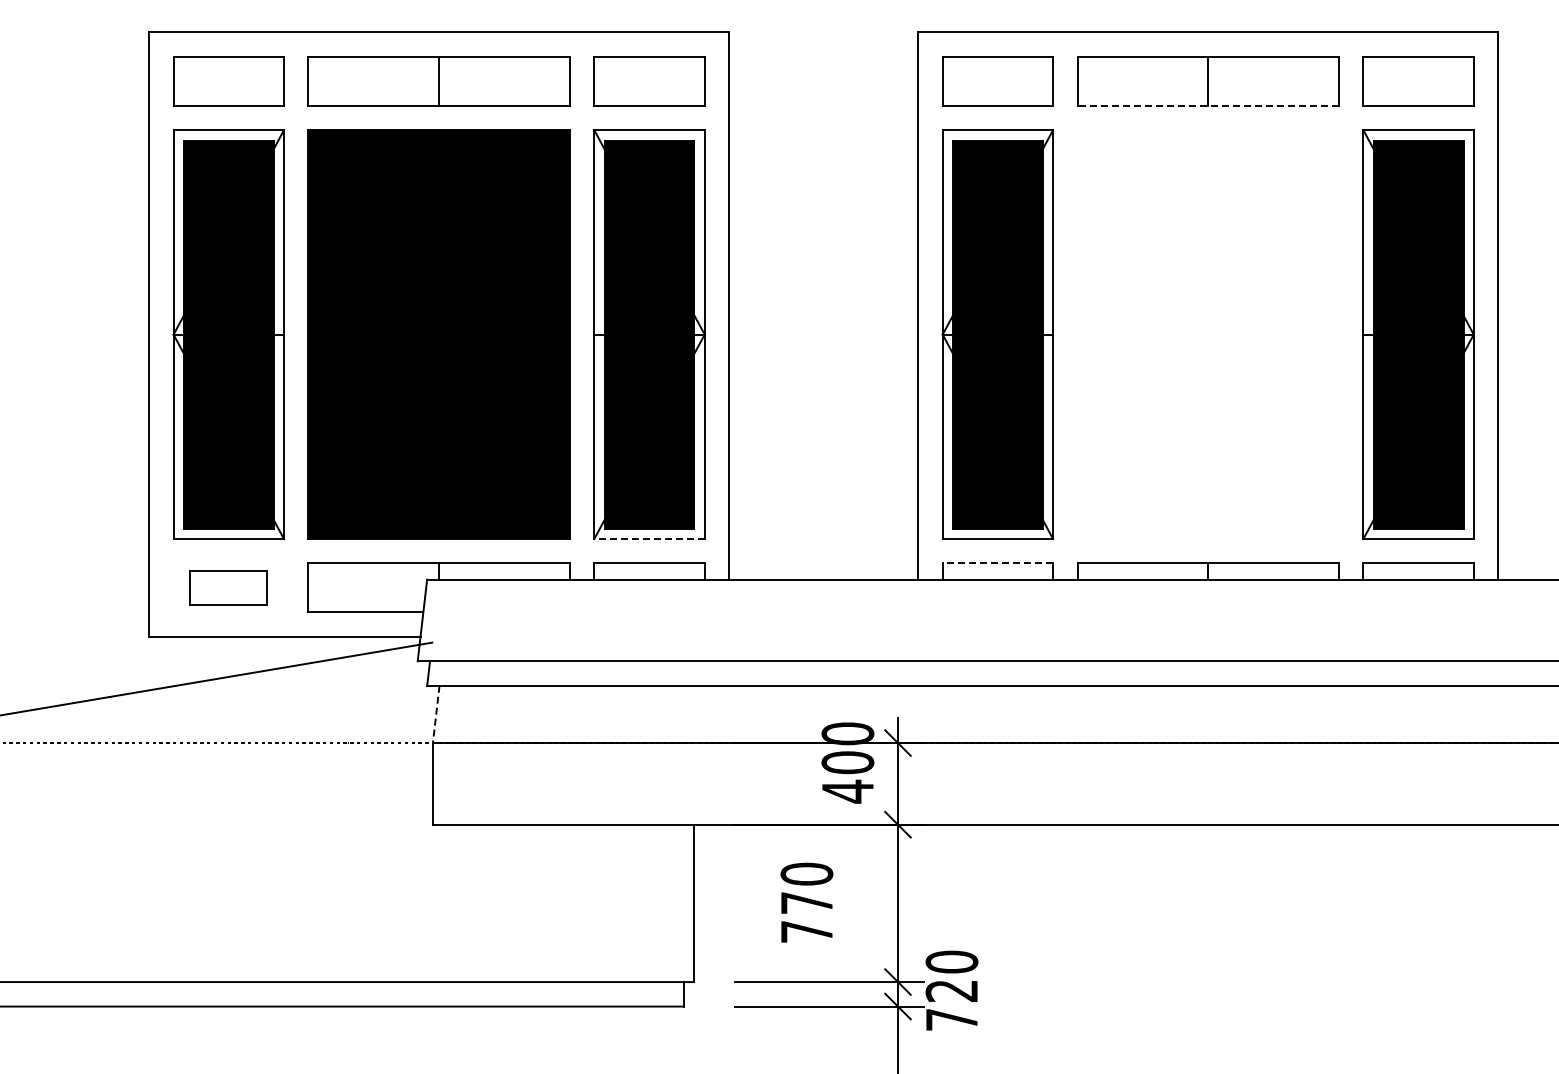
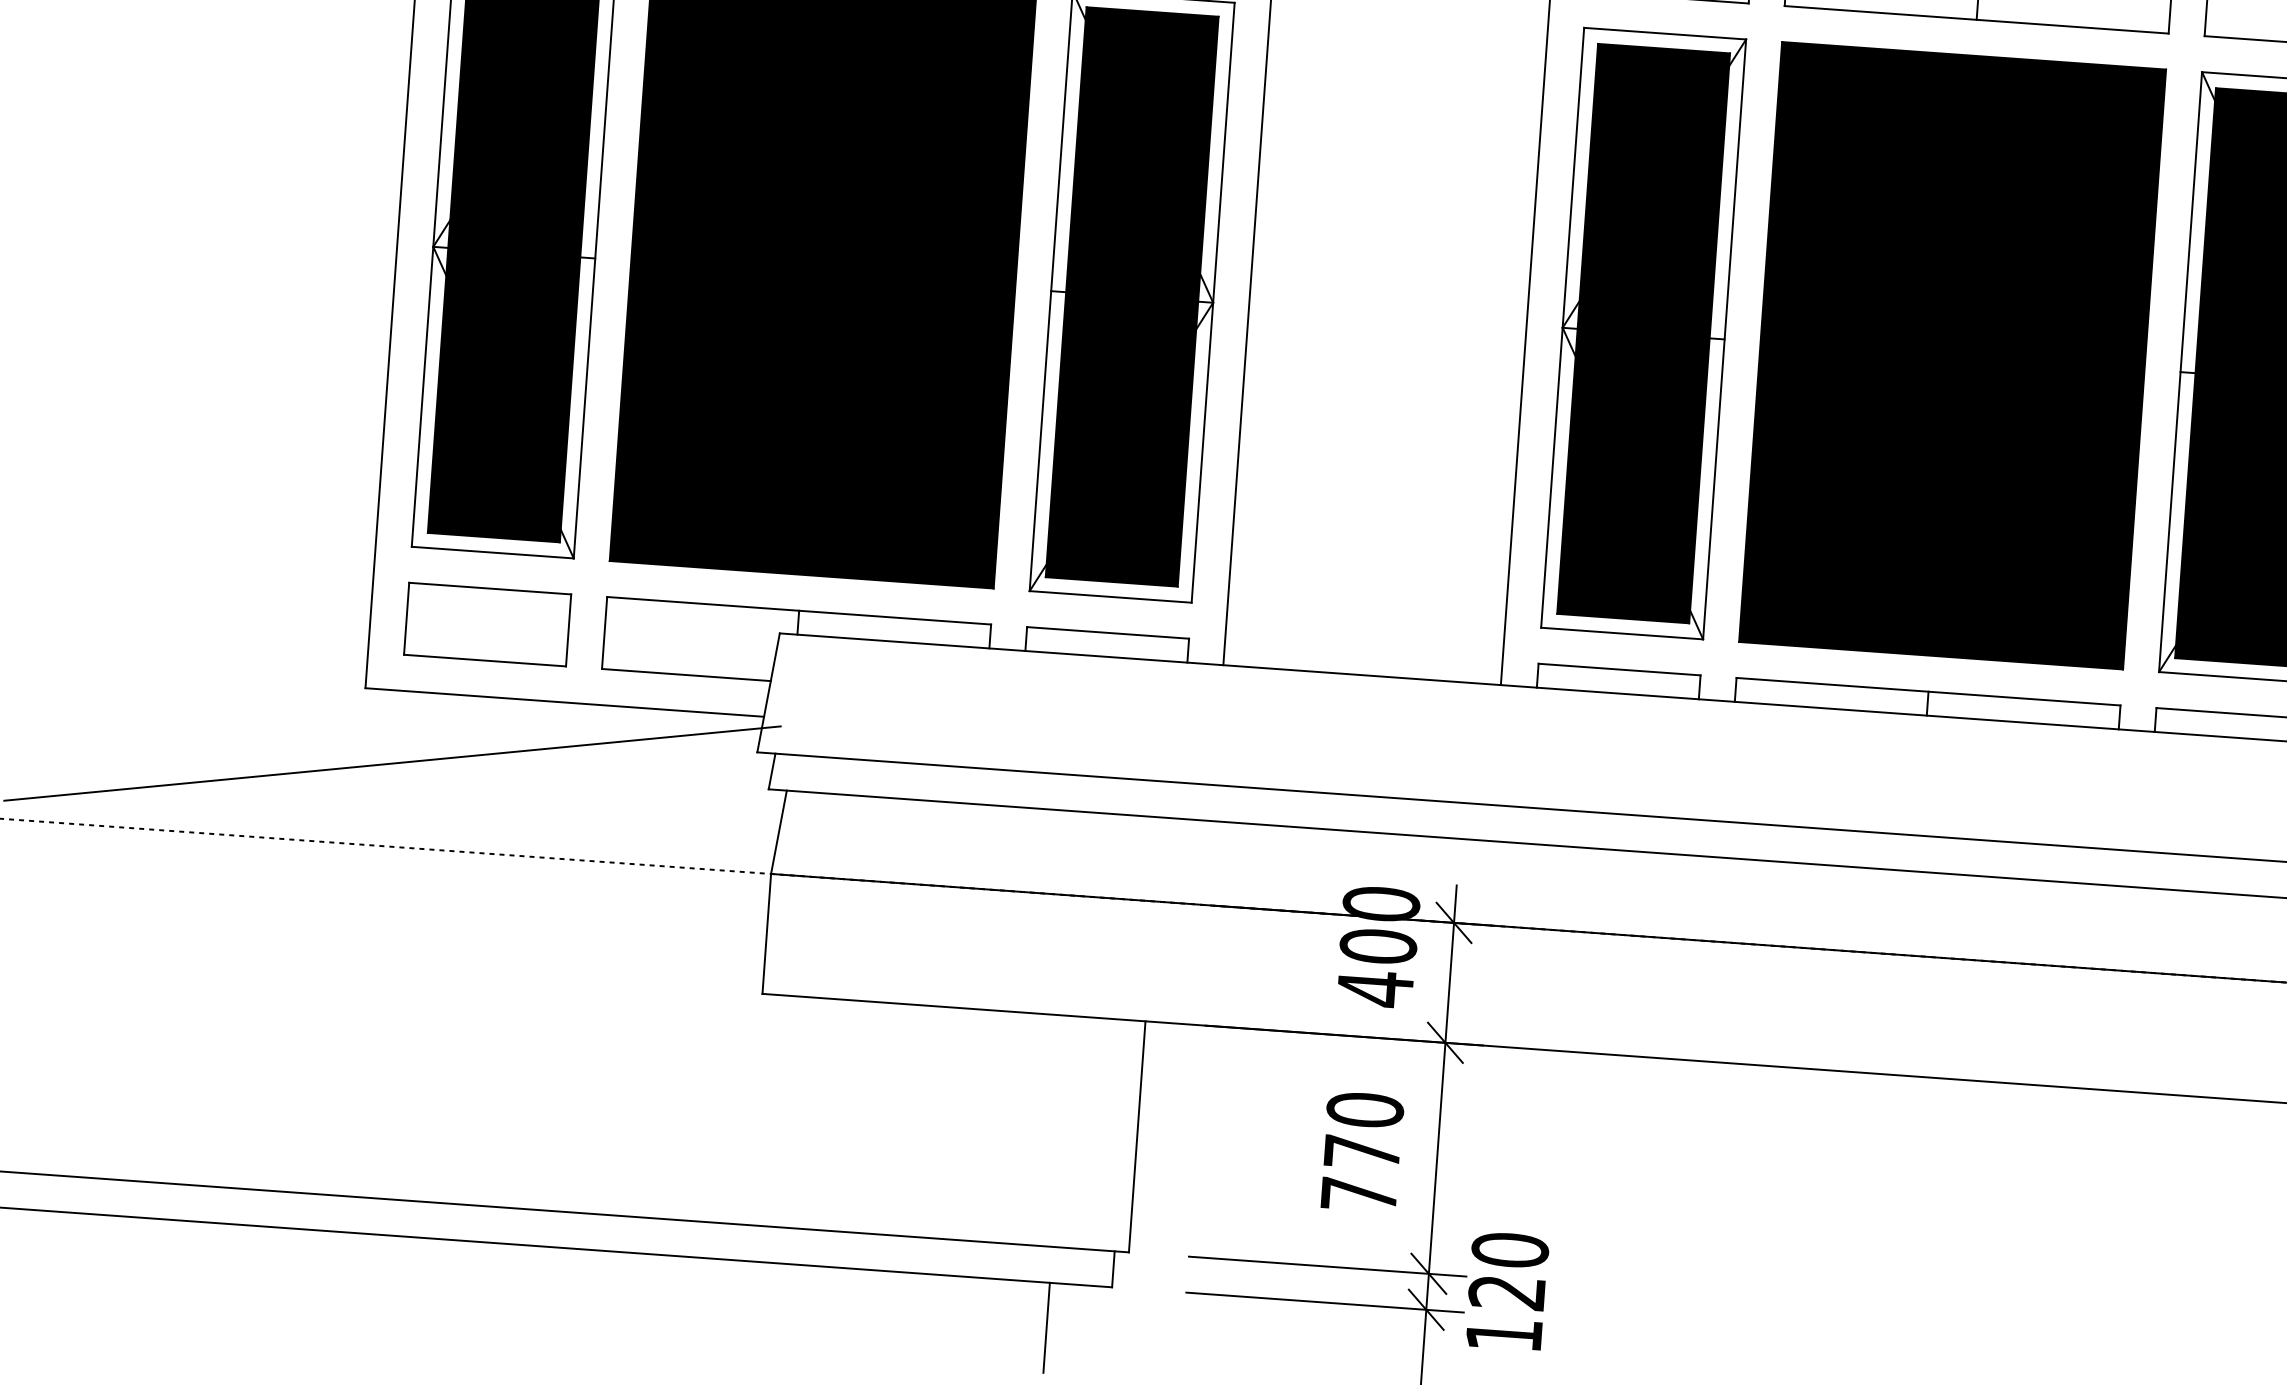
line: (1208, 105) -> (1977, 19), dashed -> solid
part: (1208, 334) -> (1952, 355), added
line: (649, 538) -> (1110, 596), dashed -> solid
line: (997, 563) -> (1619, 669), dashed -> solid
part: (228, 587) -> (487, 624), size x1.43
line: (436, 714) -> (779, 832), dashed -> solid
text: (806, 902) -> (1361, 1151), moved
text: (951, 1019) -> (1503, 1334), 720 -> 120
line: (641, 1036) -> (1046, 1326), added

